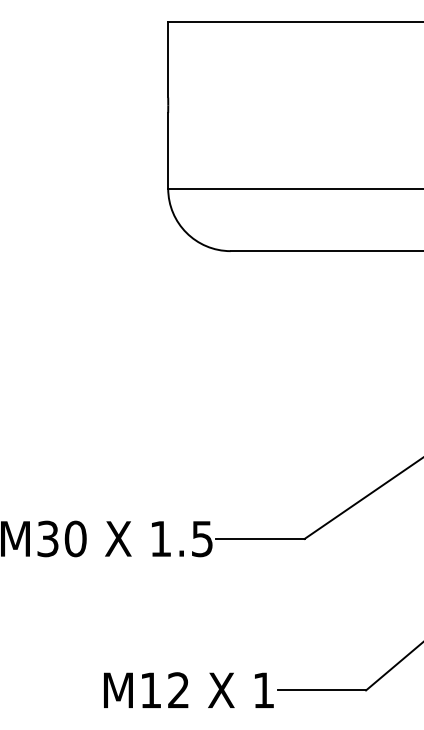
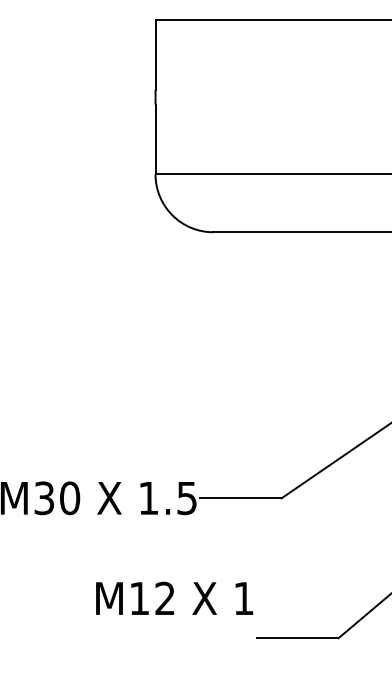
text: (188, 689) -> (174, 597), moved

